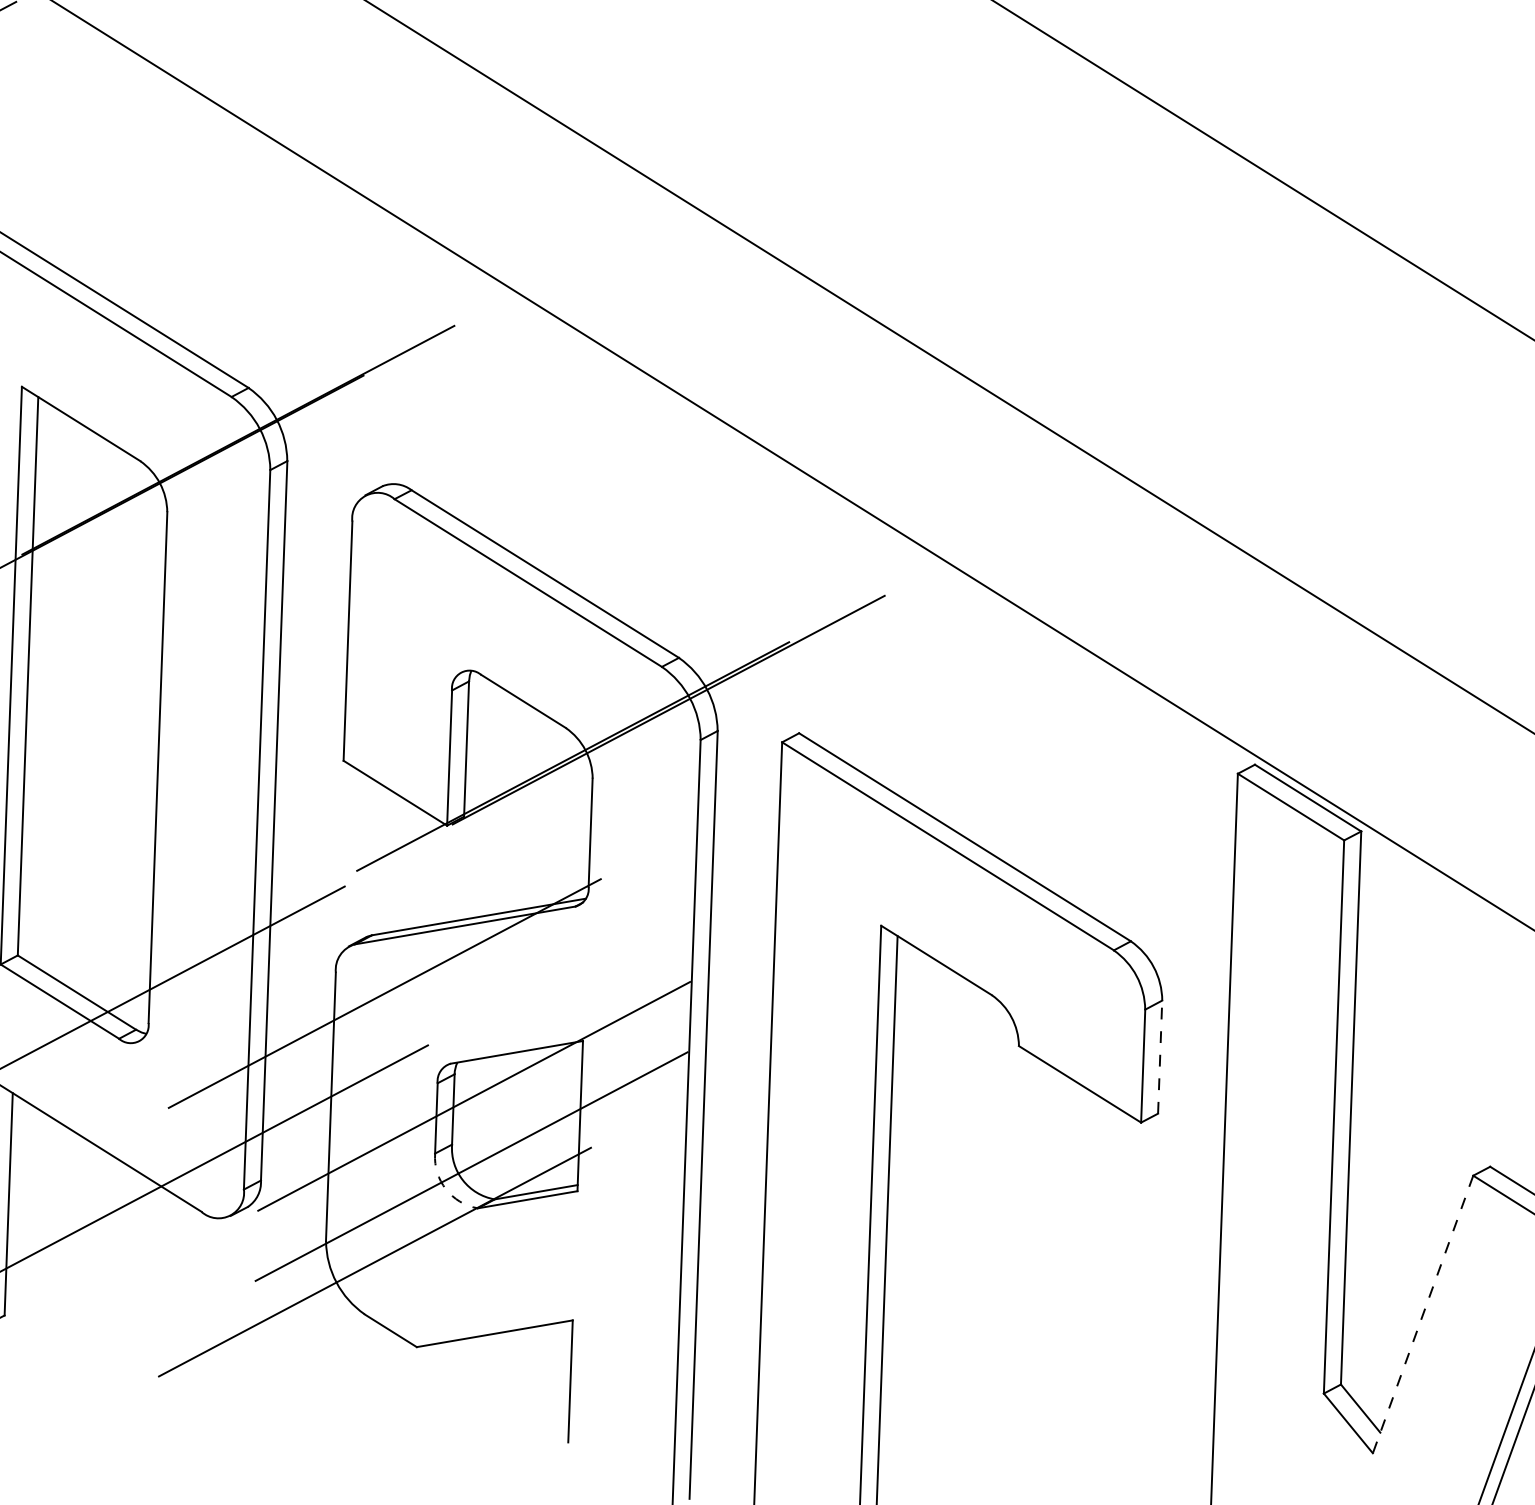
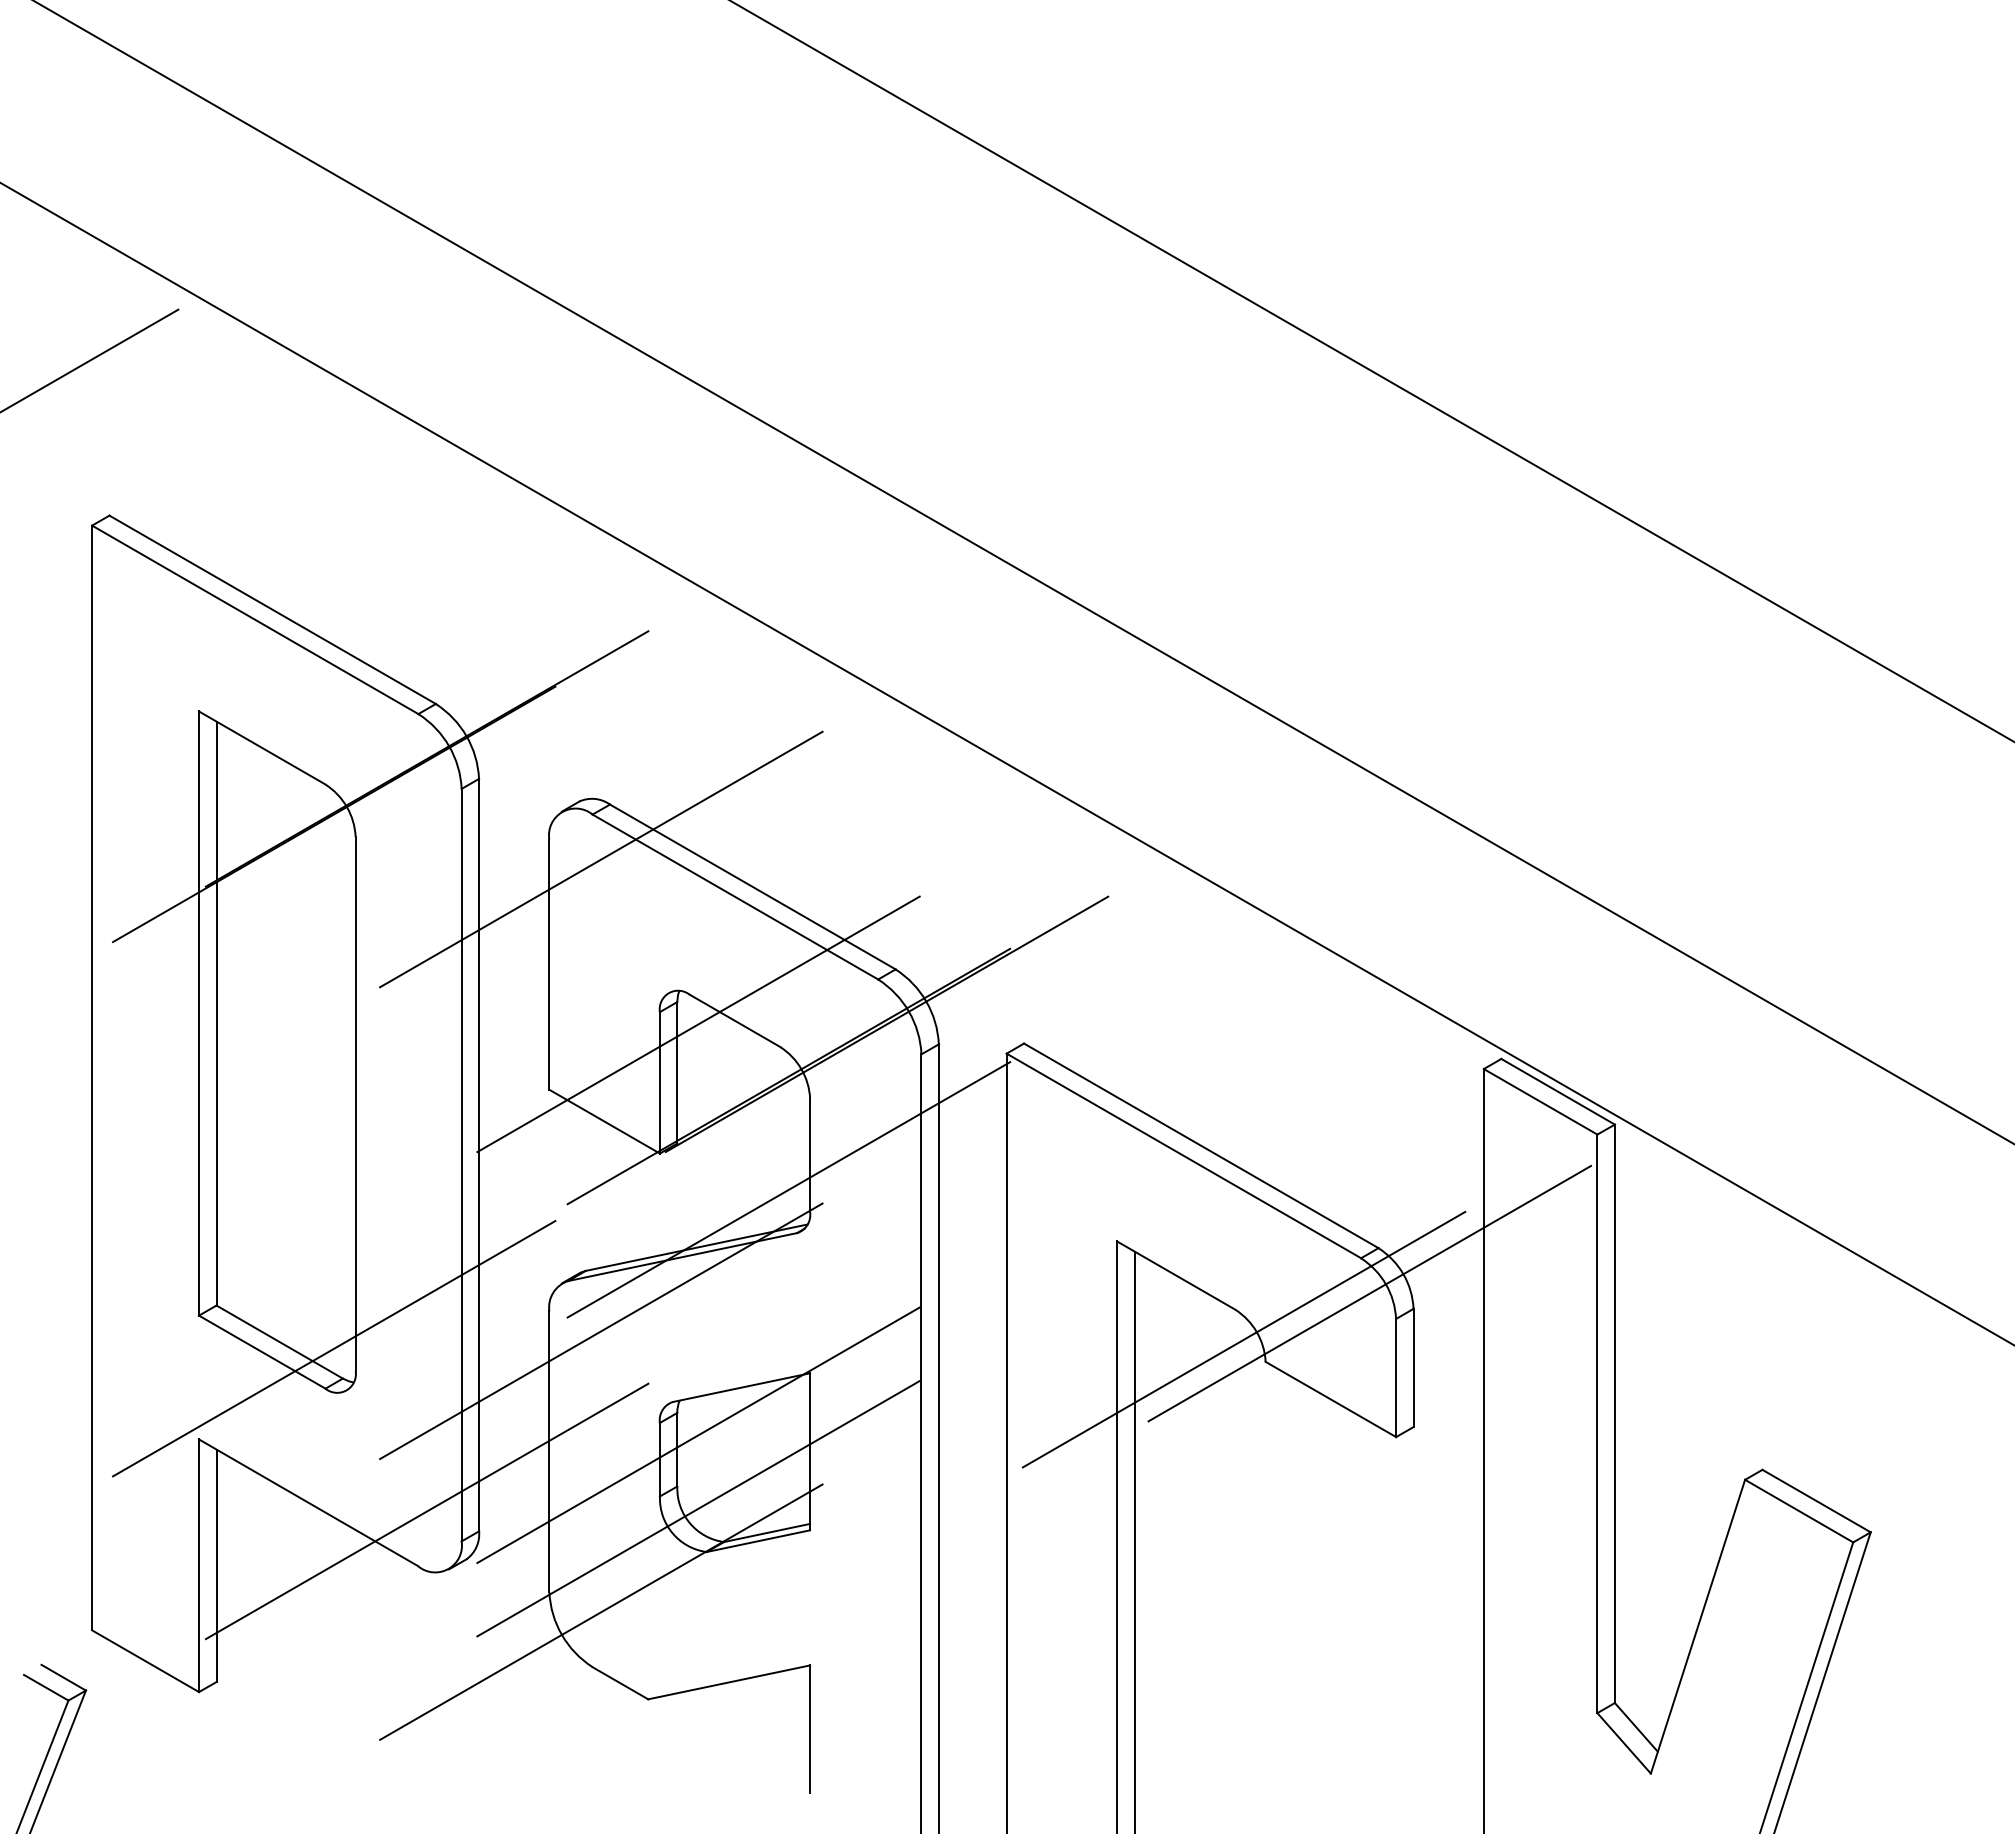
line: (401, 542) -> (601, 859), added
line: (488, 703) -> (698, 1024), added
line: (568, 864) -> (788, 1189), added
line: (1120, 984) -> (1369, 1293), added
line: (999, 1023) -> (1244, 1339), added
line: (1160, 1056) -> (1413, 1367), dashed -> solid
arc: (445, 1189) -> (672, 1533), dashed -> solid
line: (1422, 1315) -> (1697, 1627), dashed -> solid

